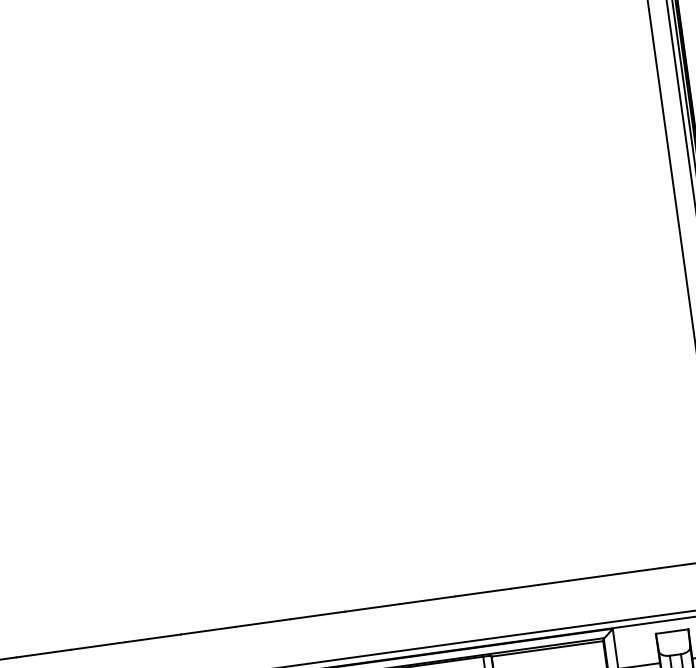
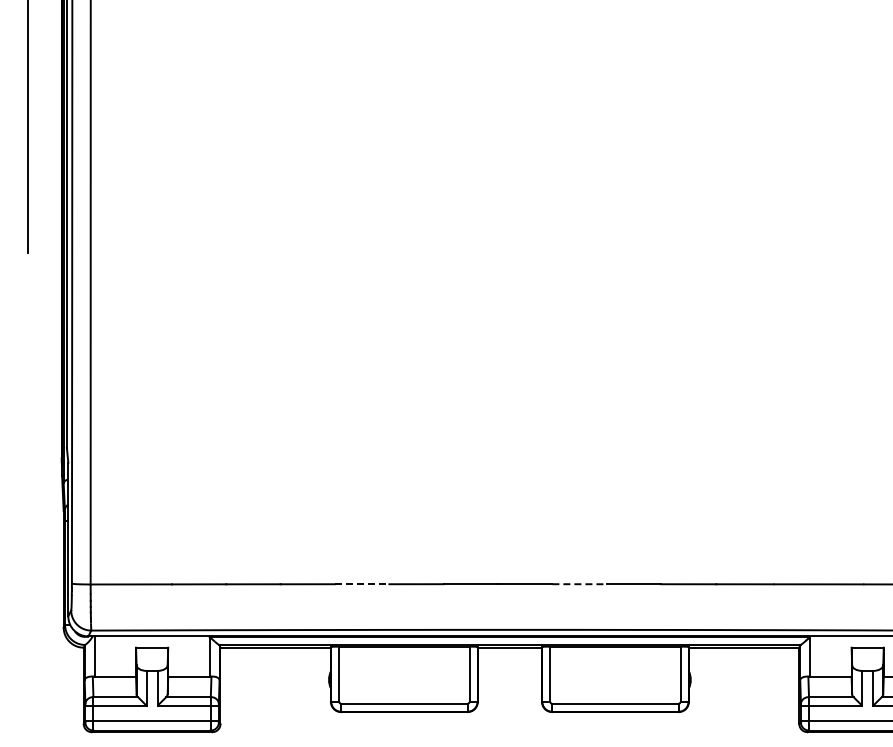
line: (373, 608) -> (580, 584), solid -> dashed
line: (153, 638) -> (362, 584), solid -> dashed

